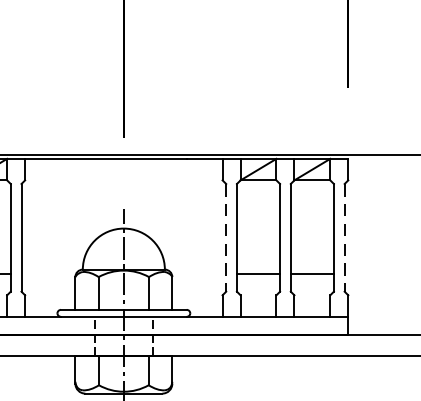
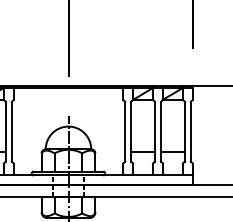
line: (226, 237) -> (125, 131), dashed -> solid
line: (344, 237) -> (190, 131), dashed -> solid

